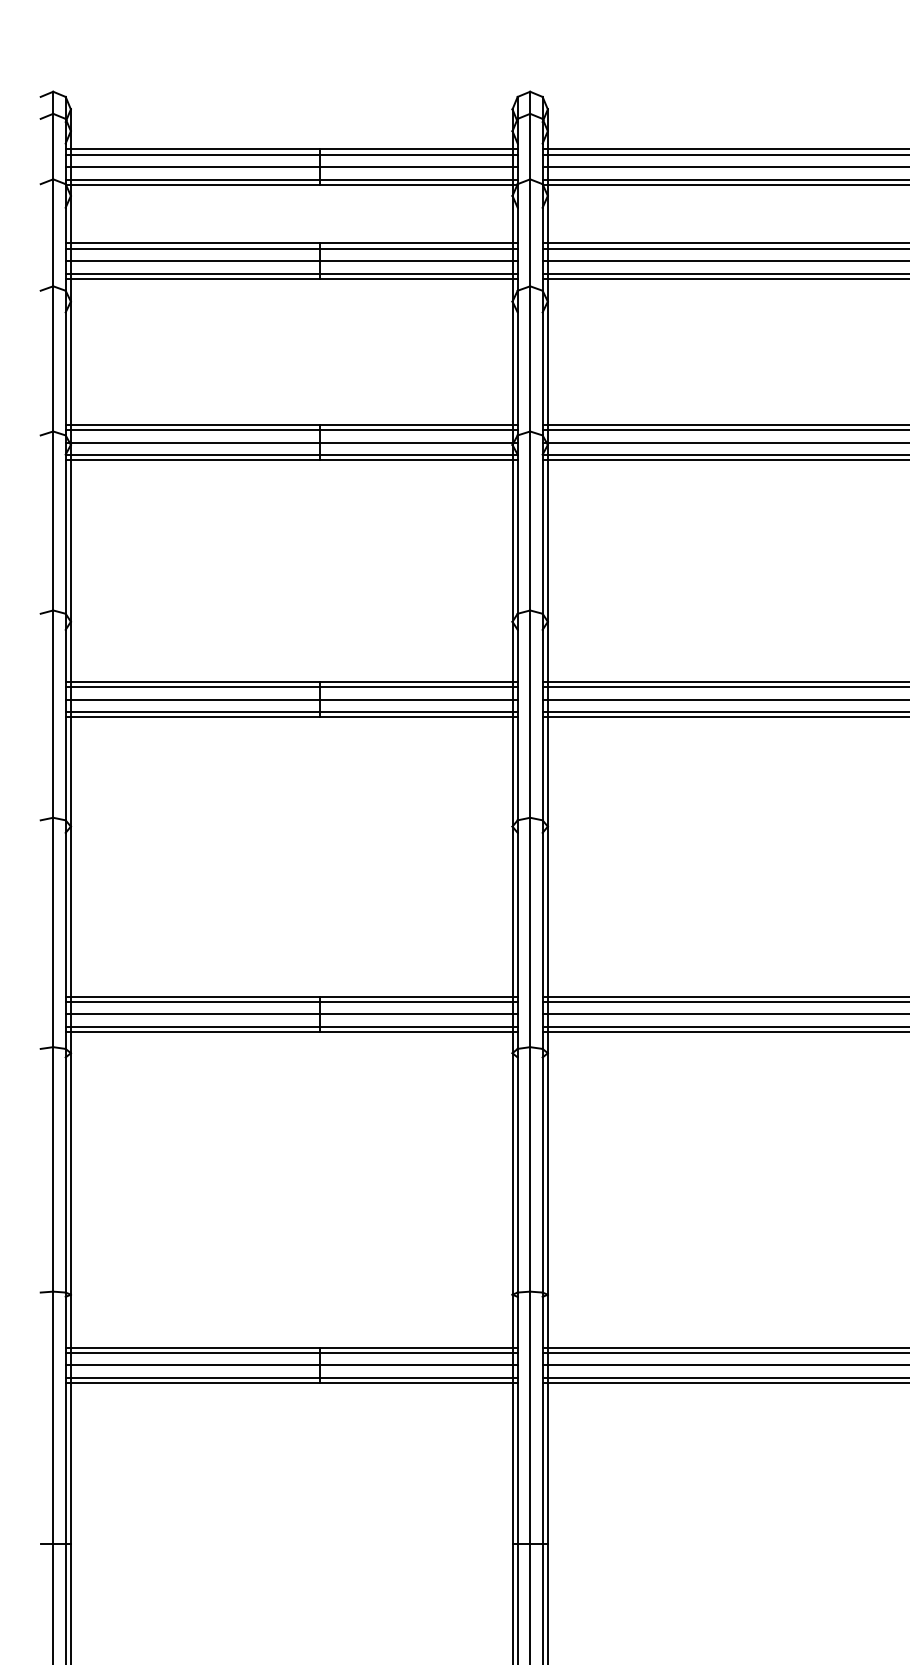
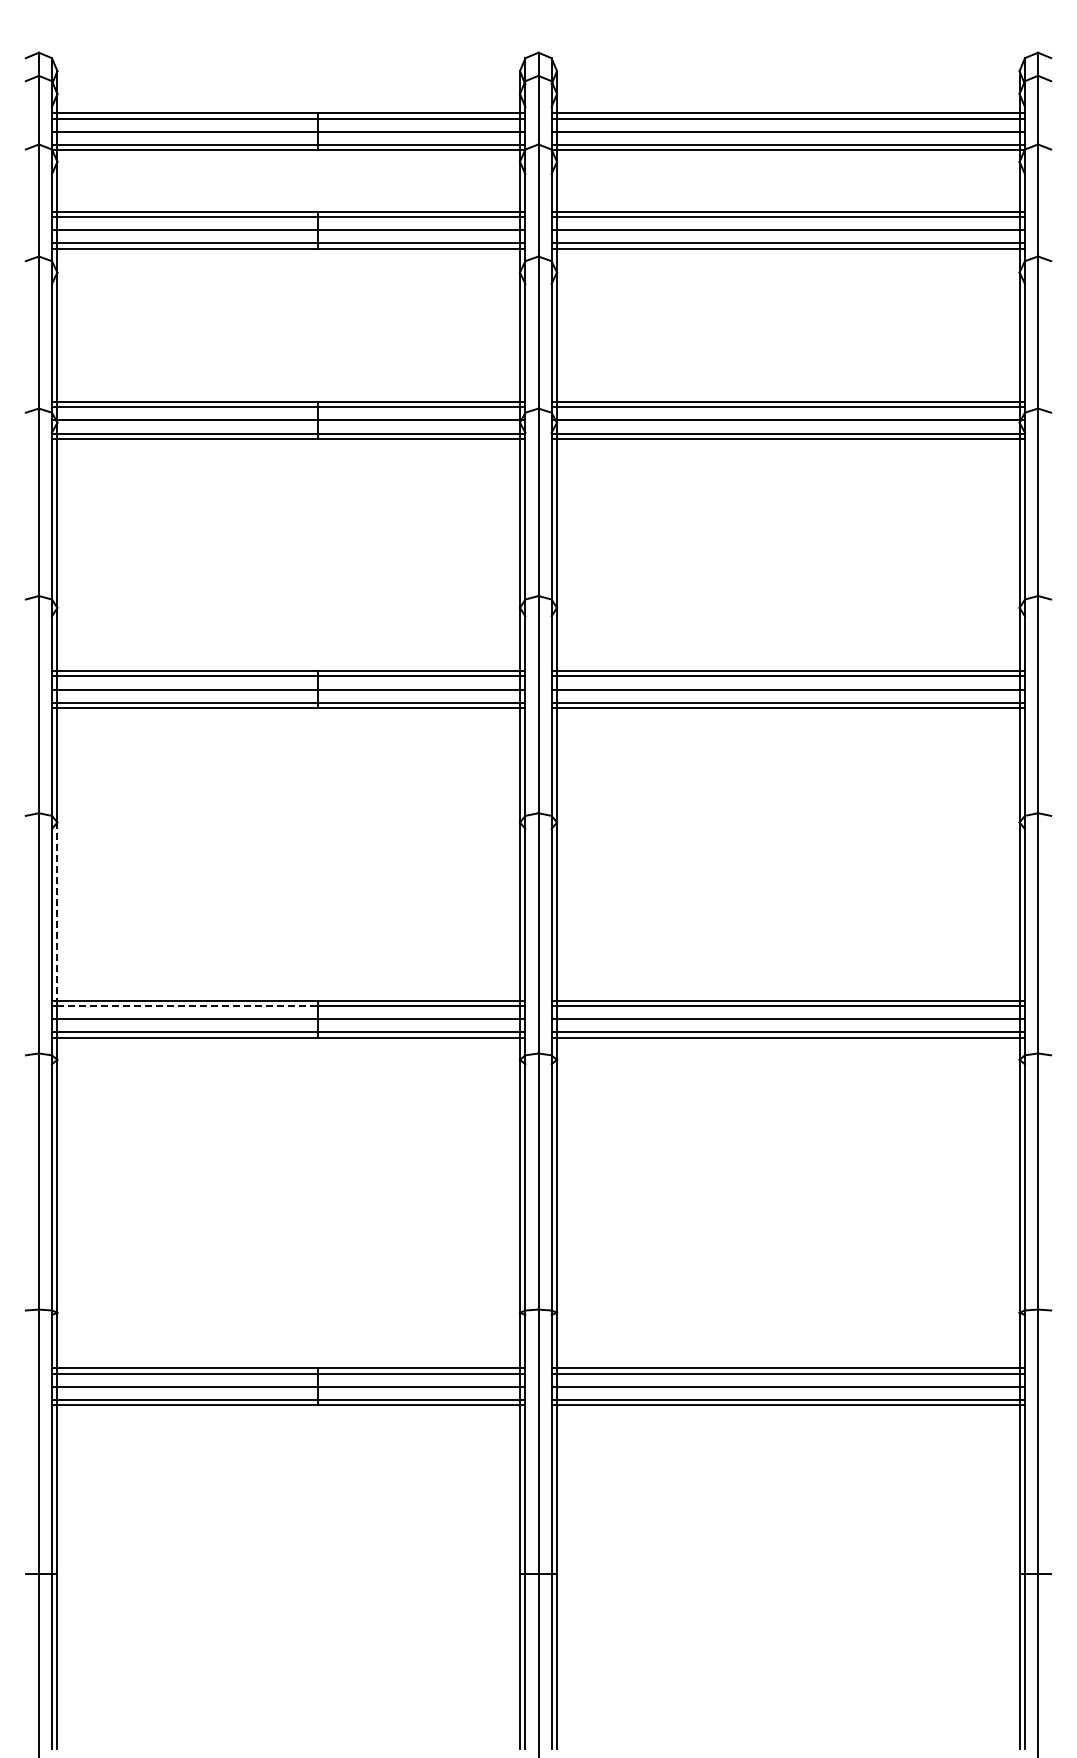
line: (70, 912) -> (57, 912), solid -> dashed
line: (196, 1002) -> (188, 1006), solid -> dashed

